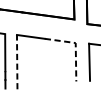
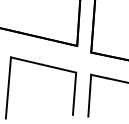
line: (75, 46) -> (75, 76), dashed -> solid
line: (17, 61) -> (8, 87), dashed -> solid

